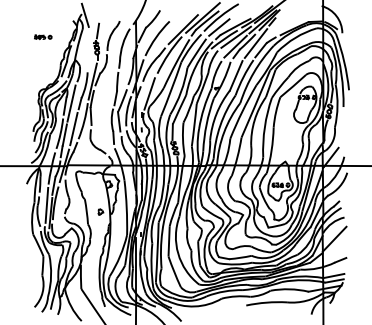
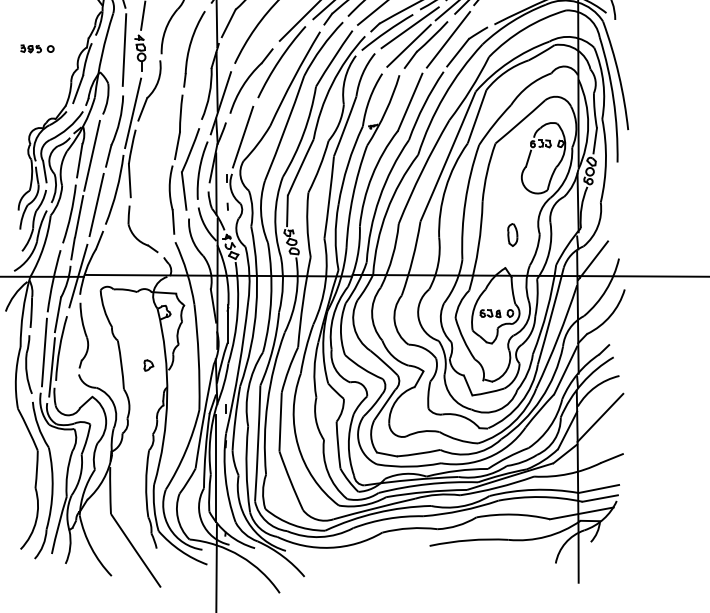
part: (43, 37) -> (37, 49), moved
line: (88, 48) -> (124, 49), added
part: (289, 144) -> (513, 234), added

